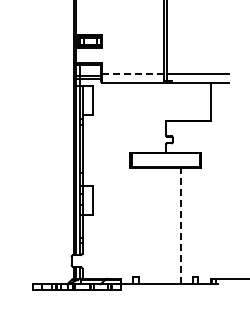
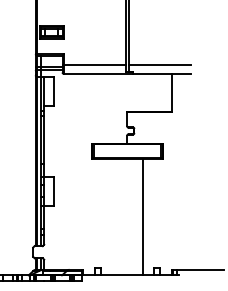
line: (133, 74) -> (94, 65), dashed -> solid
line: (181, 225) -> (142, 216), dashed -> solid

